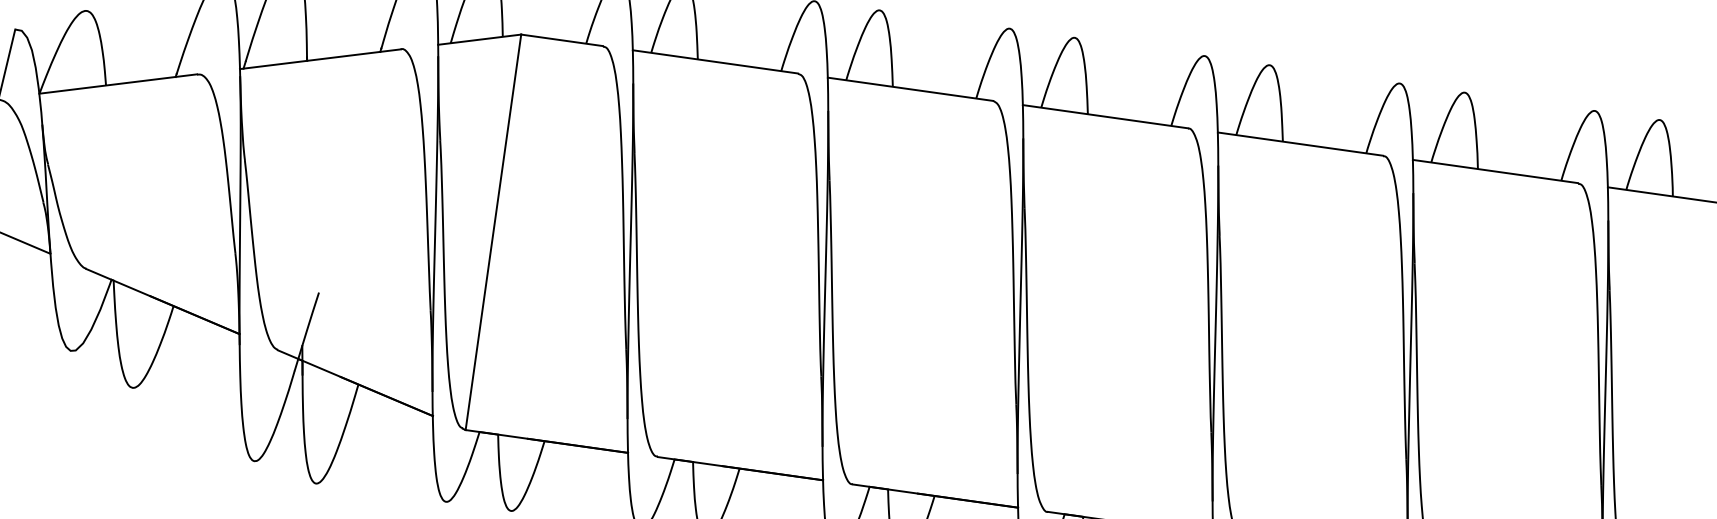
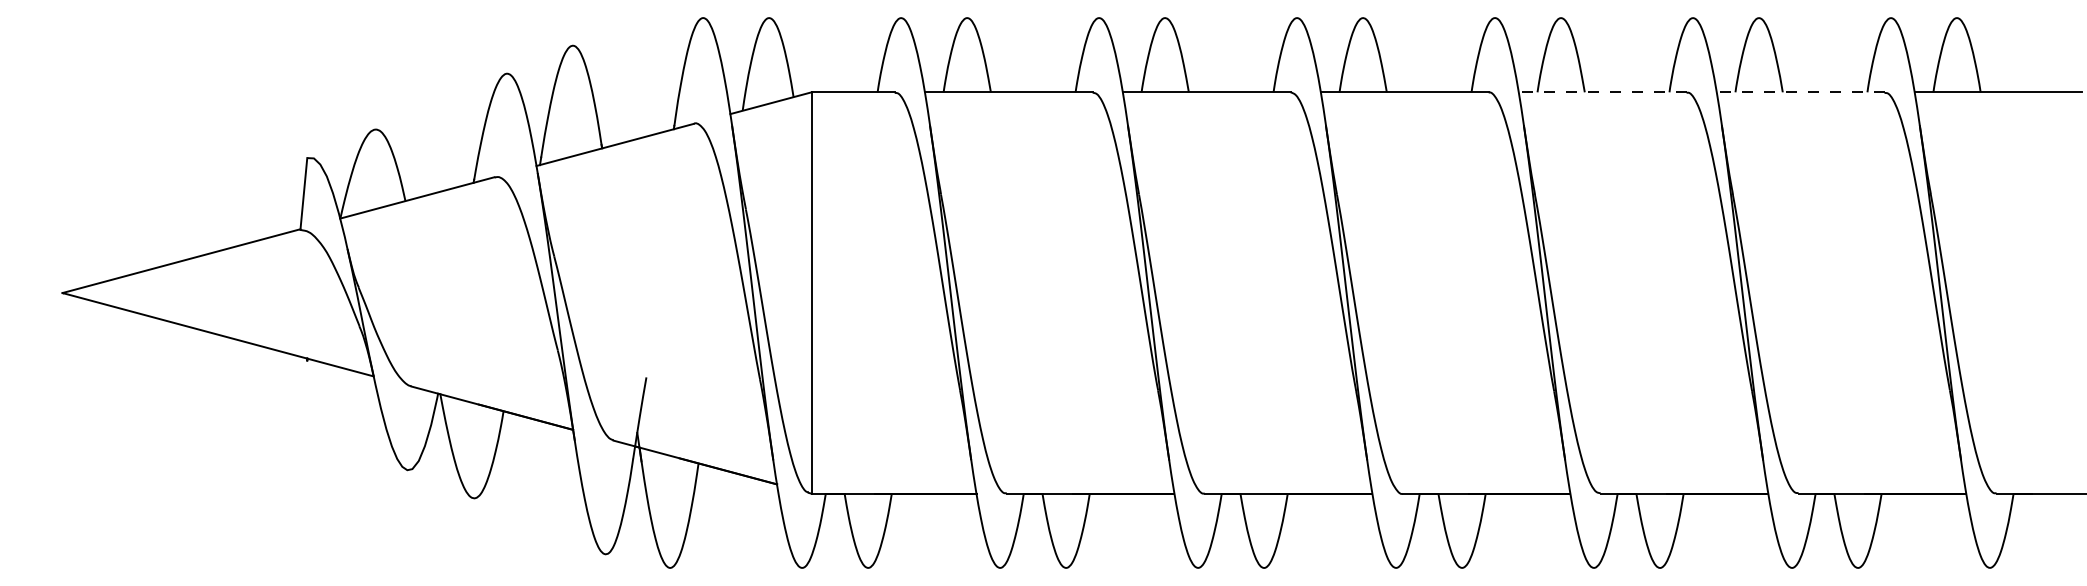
line: (1300, 144) -> (1602, 92), solid -> dashed
line: (1495, 171) -> (1800, 92), solid -> dashed

